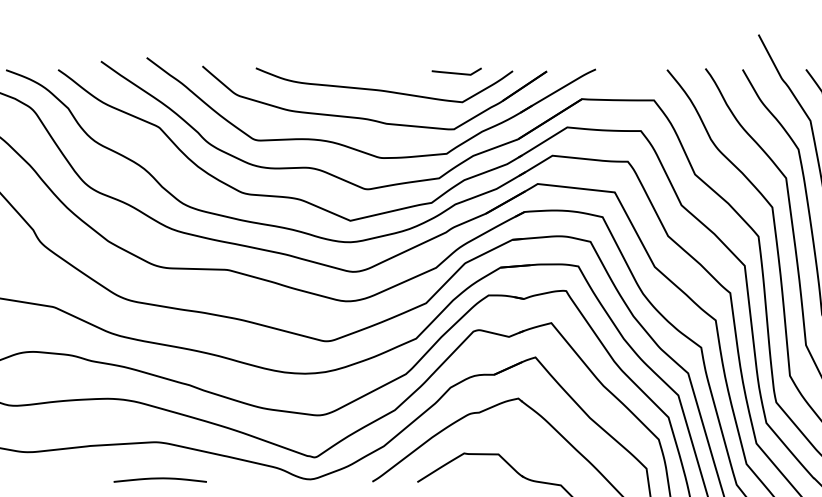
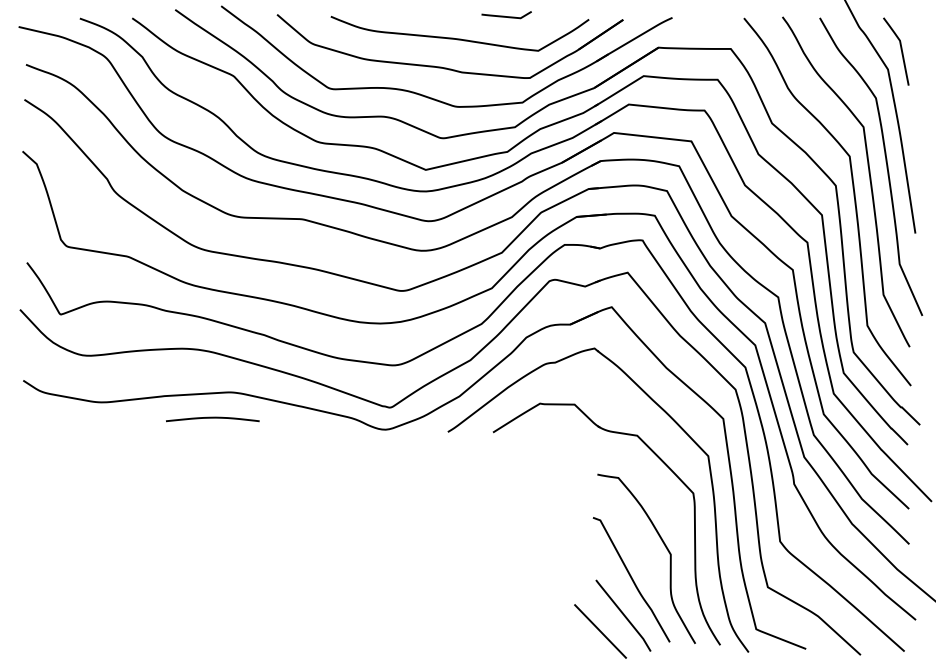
line: (456, 73) -> (506, 16), moved
curve: (159, 479) -> (212, 418), moved

